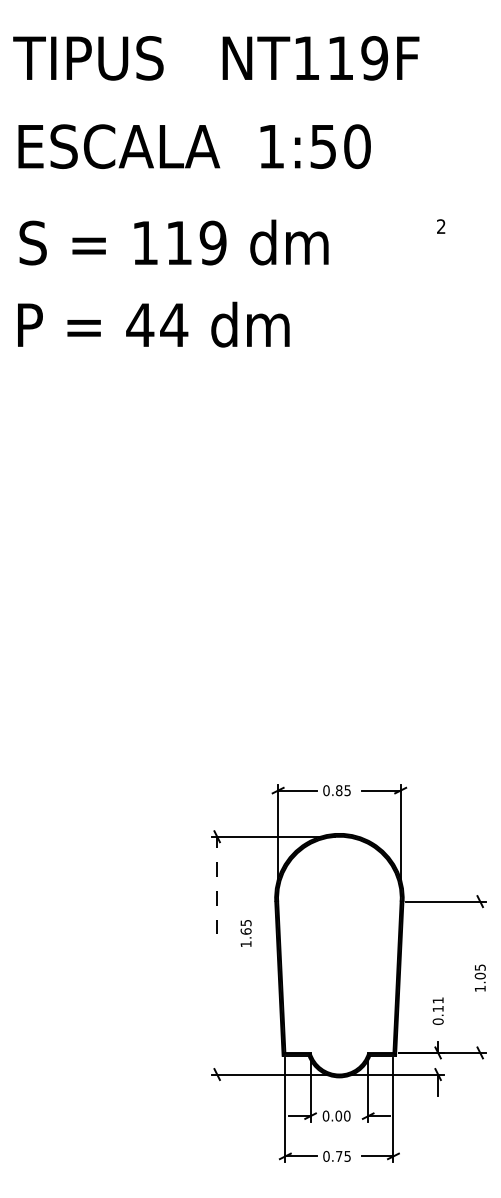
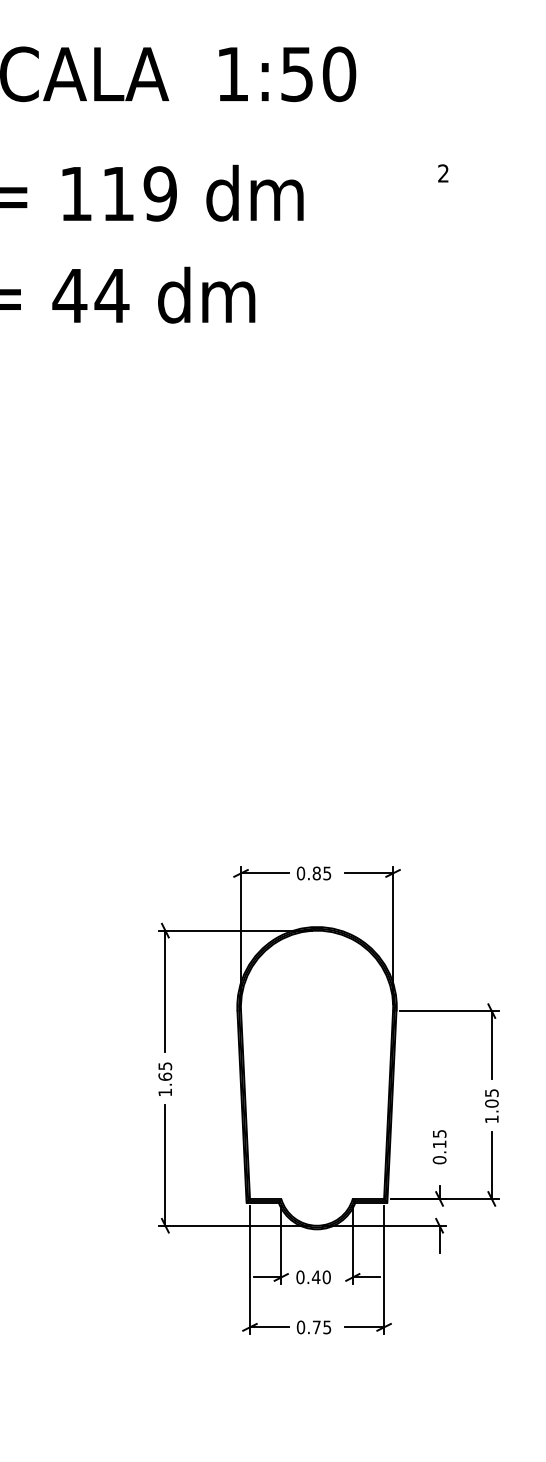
line: (217, 885) -> (165, 991), dashed -> solid
line: (480, 928) -> (492, 1044), added
text: (245, 933) -> (164, 1079), moved
text: (437, 1000) -> (438, 1133), 0.11 -> 0.15
line: (217, 1025) -> (165, 1164), added
line: (480, 1025) -> (492, 1164), added
text: (338, 1115) -> (315, 1276), 0.00 -> 0.40

